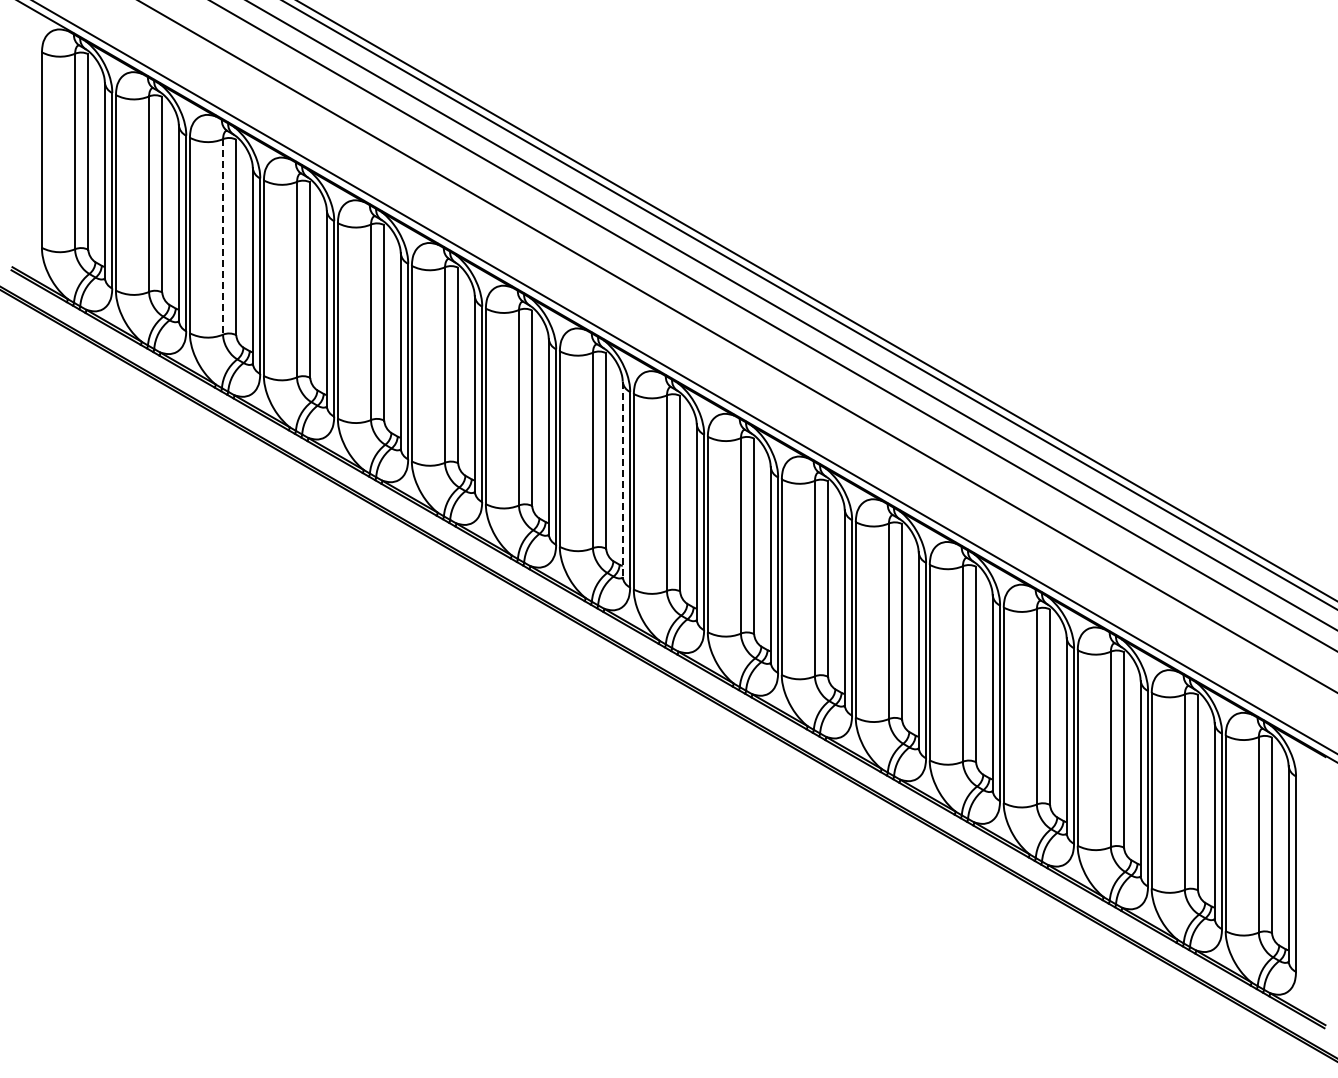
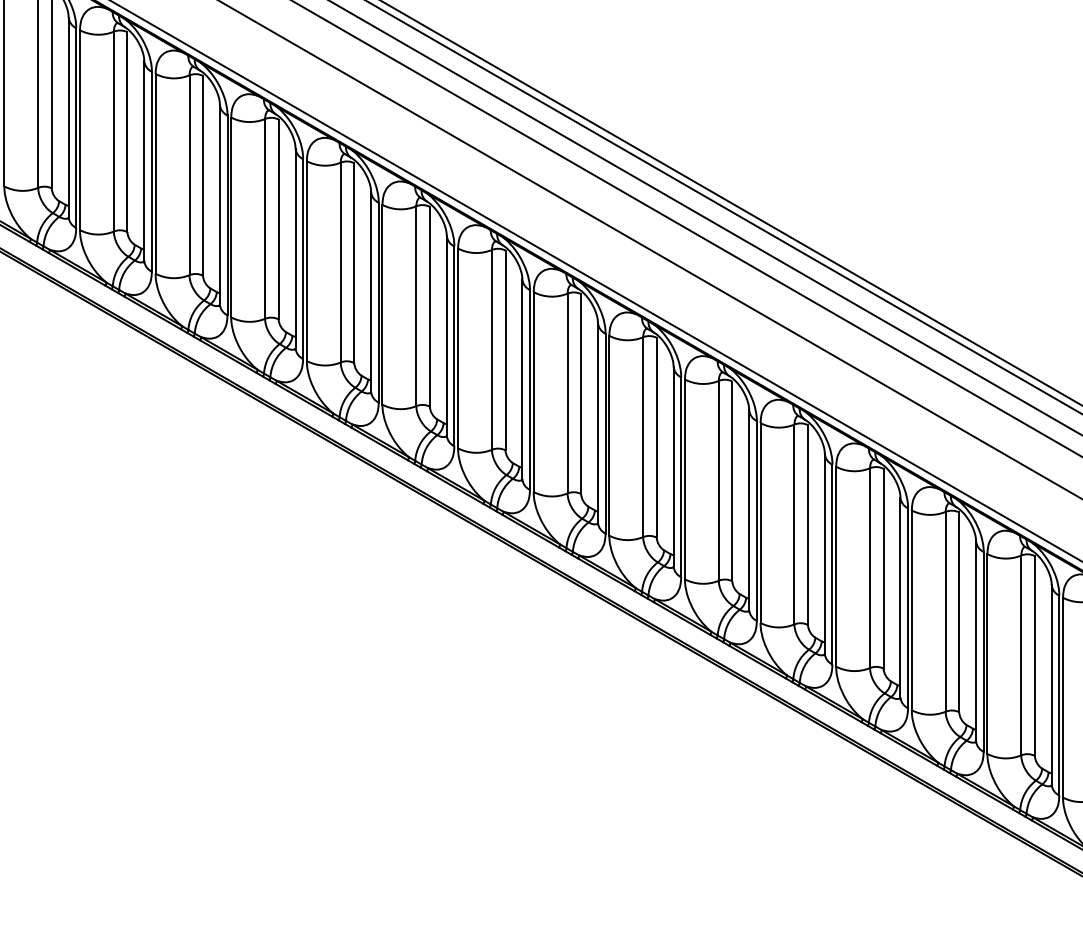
line: (223, 236) -> (189, 174), dashed -> solid
line: (622, 479) -> (597, 423), dashed -> solid

